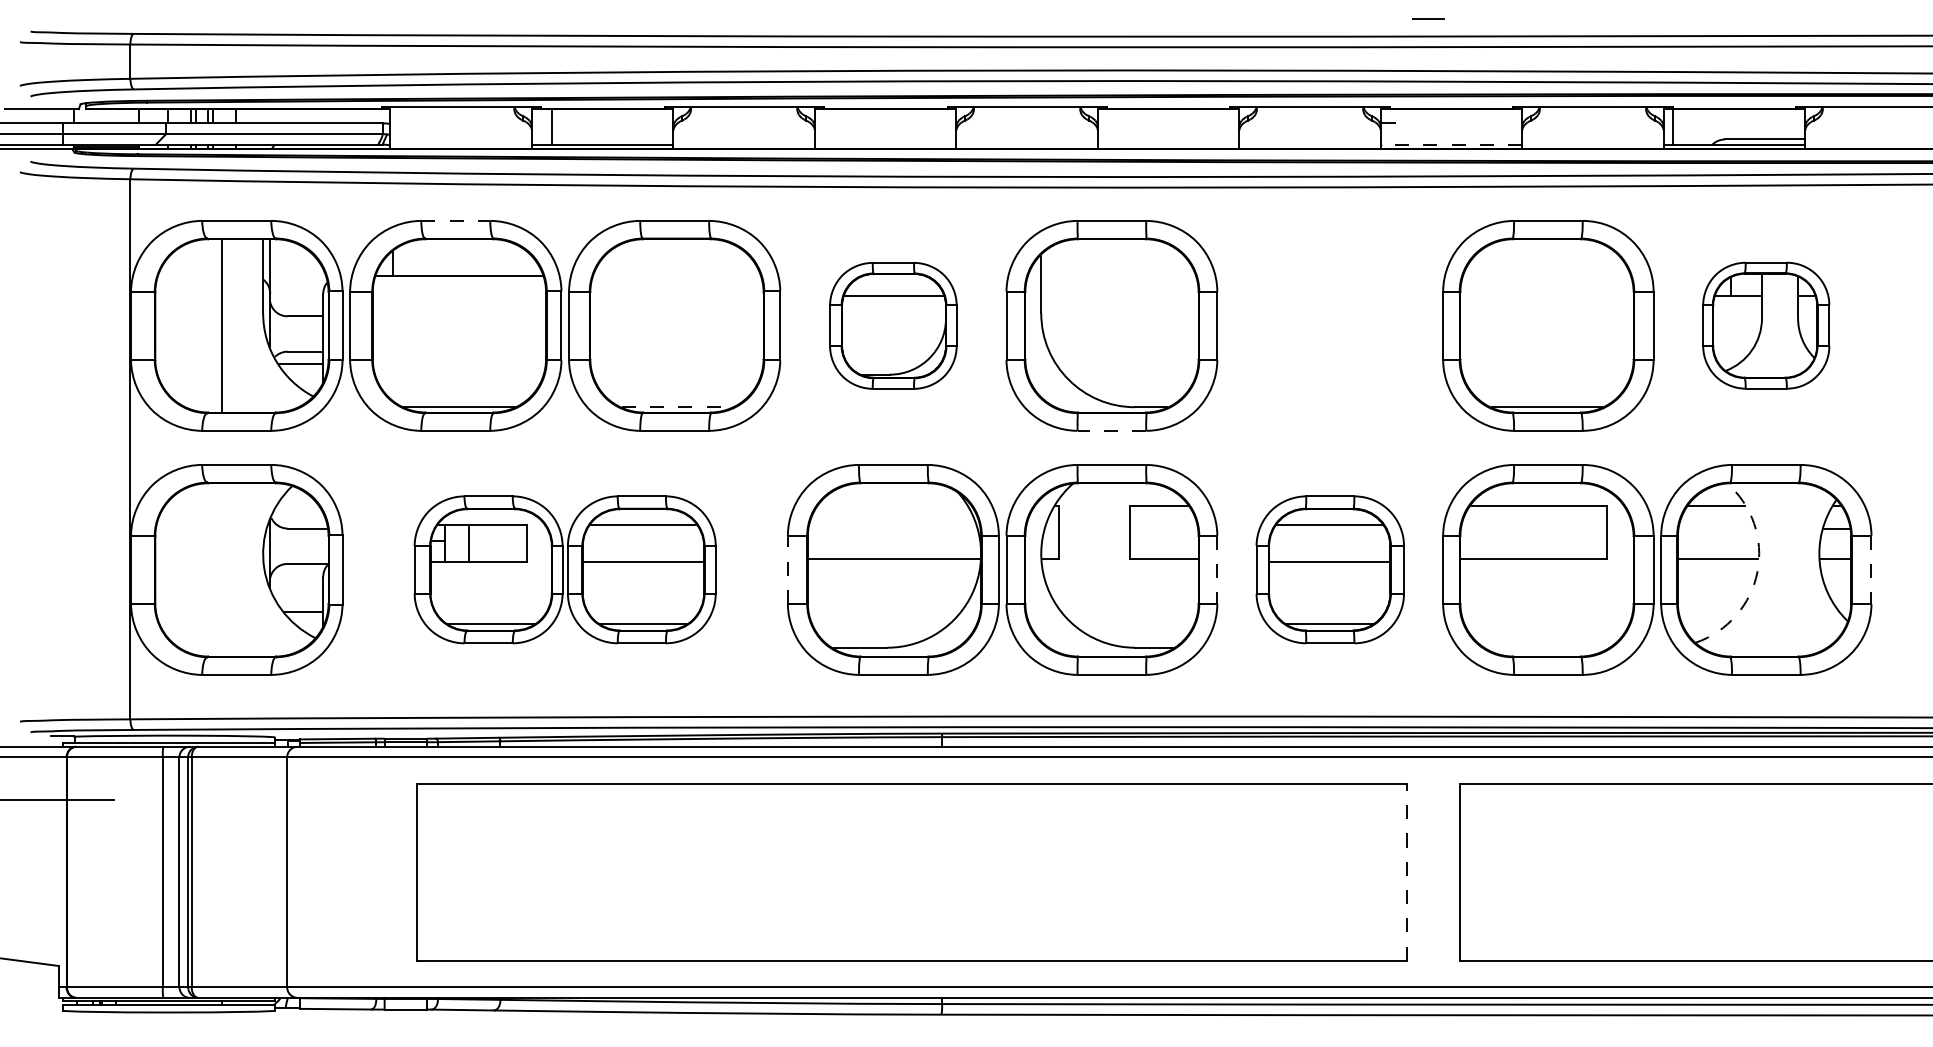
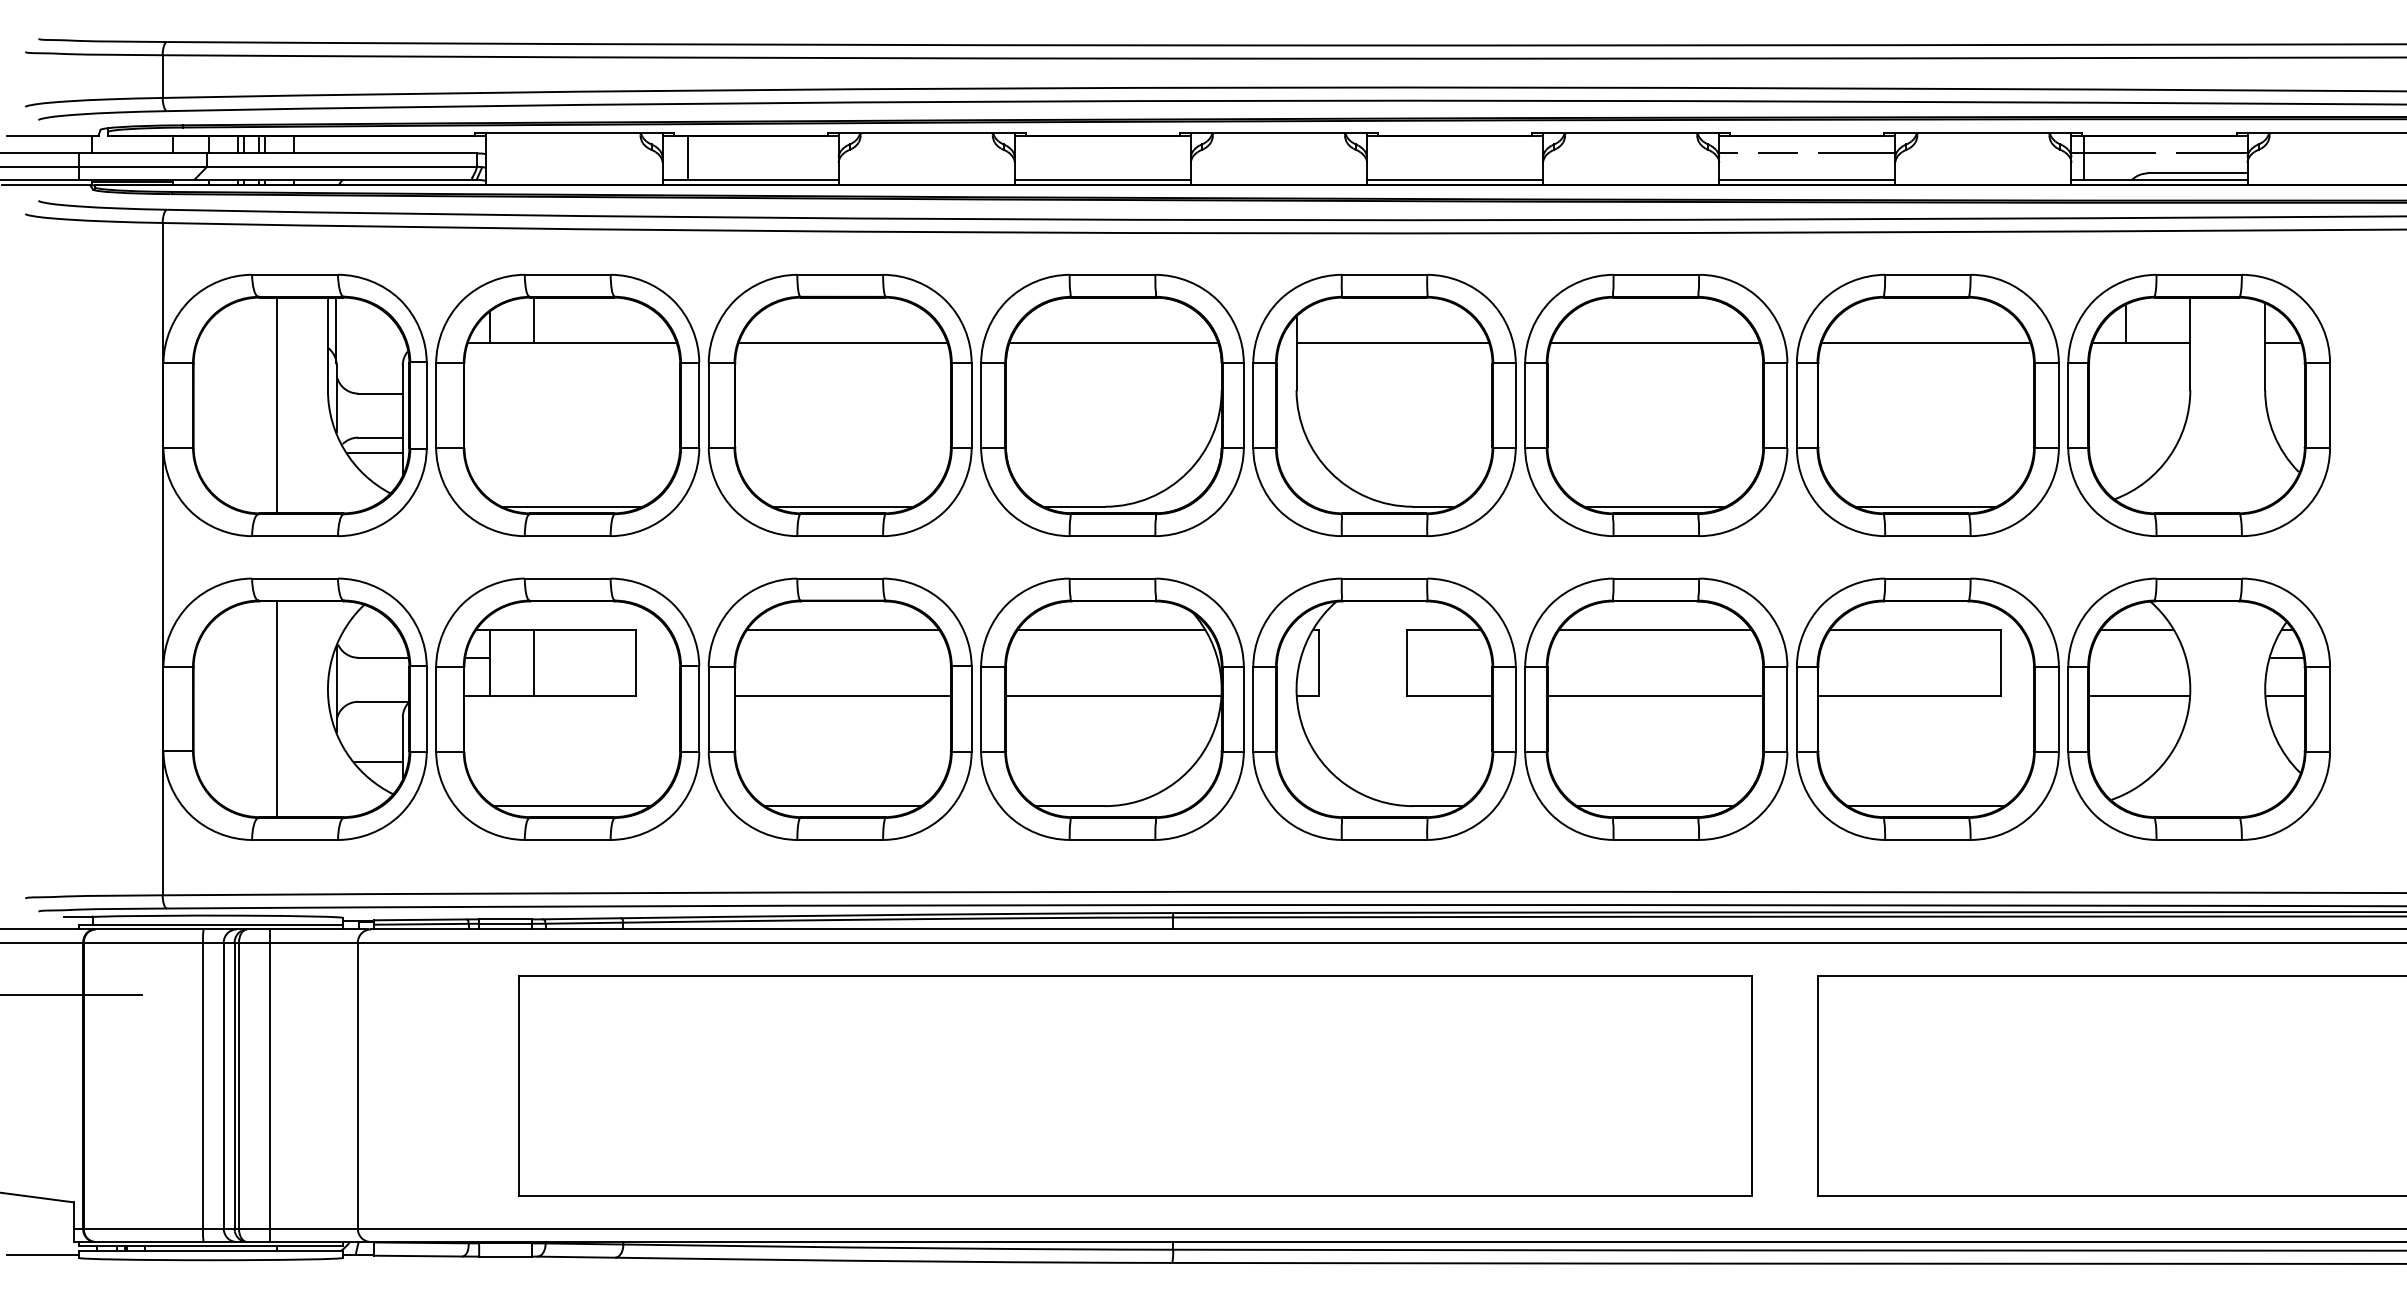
line: (1427, 18) -> (1777, 152), moved
line: (1491, 123) -> (1857, 153), added
line: (1697, 123) -> (2113, 153), added
line: (1777, 123) -> (2212, 153), added
line: (885, 144) -> (1102, 179), added
line: (1168, 144) -> (1455, 179), added
line: (1450, 144) -> (1806, 179), dashed -> solid
line: (455, 220) -> (567, 274), dashed -> solid
line: (428, 257) -> (533, 320), added
line: (676, 276) -> (842, 343), added
line: (1118, 276) -> (1392, 343), added
line: (1546, 276) -> (1925, 343), added
part: (893, 325) -> (1112, 405), size x1.67
part: (1330, 325) -> (1656, 405), added
part: (1765, 325) -> (2198, 404), size x1.67
line: (677, 407) -> (843, 506), dashed -> solid
line: (1111, 431) -> (1384, 536), dashed -> solid
line: (891, 505) -> (1110, 629), added
part: (564, 569) -> (703, 708), size x1.43
line: (788, 569) -> (981, 708), dashed -> solid
part: (1330, 569) -> (1656, 708), size x1.43
line: (221, 570) -> (276, 709), added
line: (1217, 570) -> (1515, 709), dashed -> solid
line: (1871, 570) -> (2330, 709), dashed -> solid
arc: (1757, 571) -> (2188, 711), dashed -> solid
line: (1546, 648) -> (1925, 806), added
line: (216, 872) -> (269, 1085), added
line: (1406, 872) -> (1751, 1085), dashed -> solid
line: (33, 1008) -> (42, 1255), added

